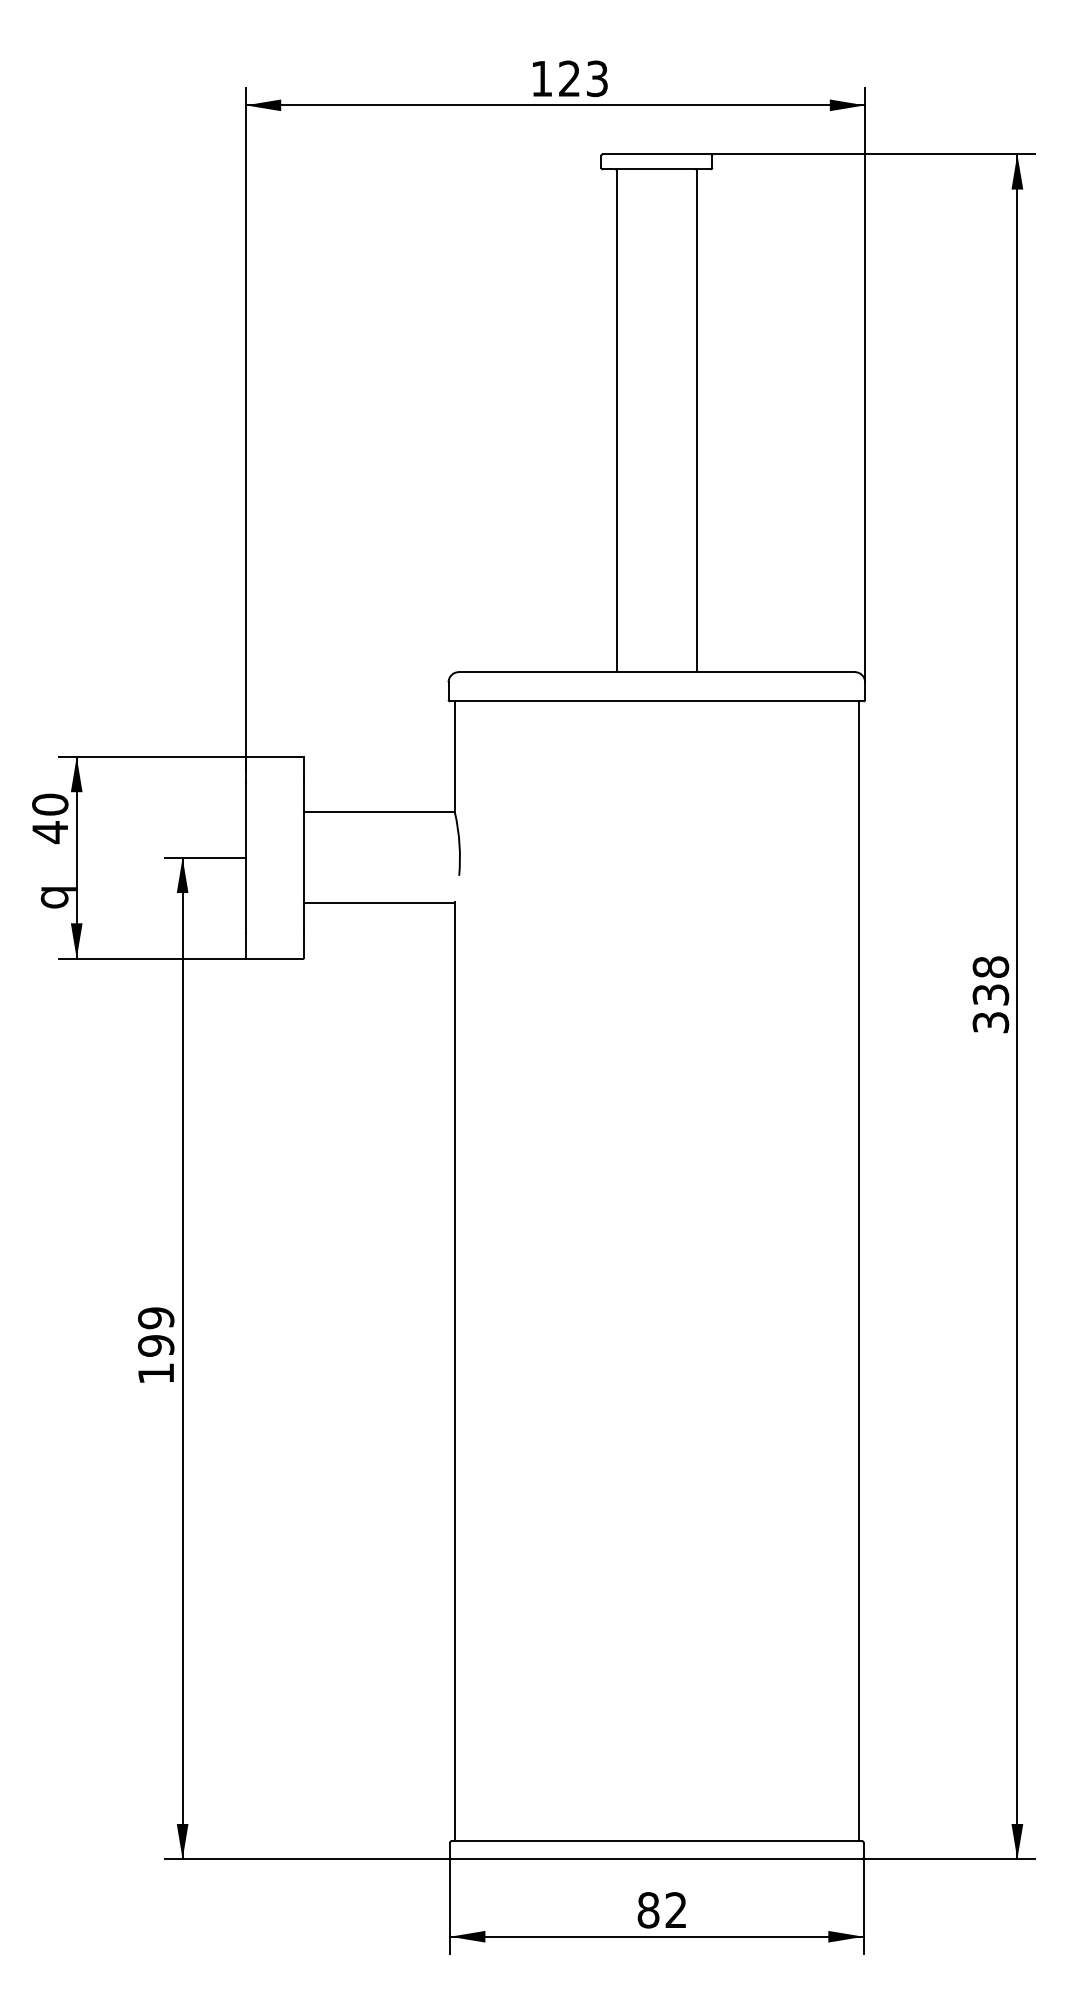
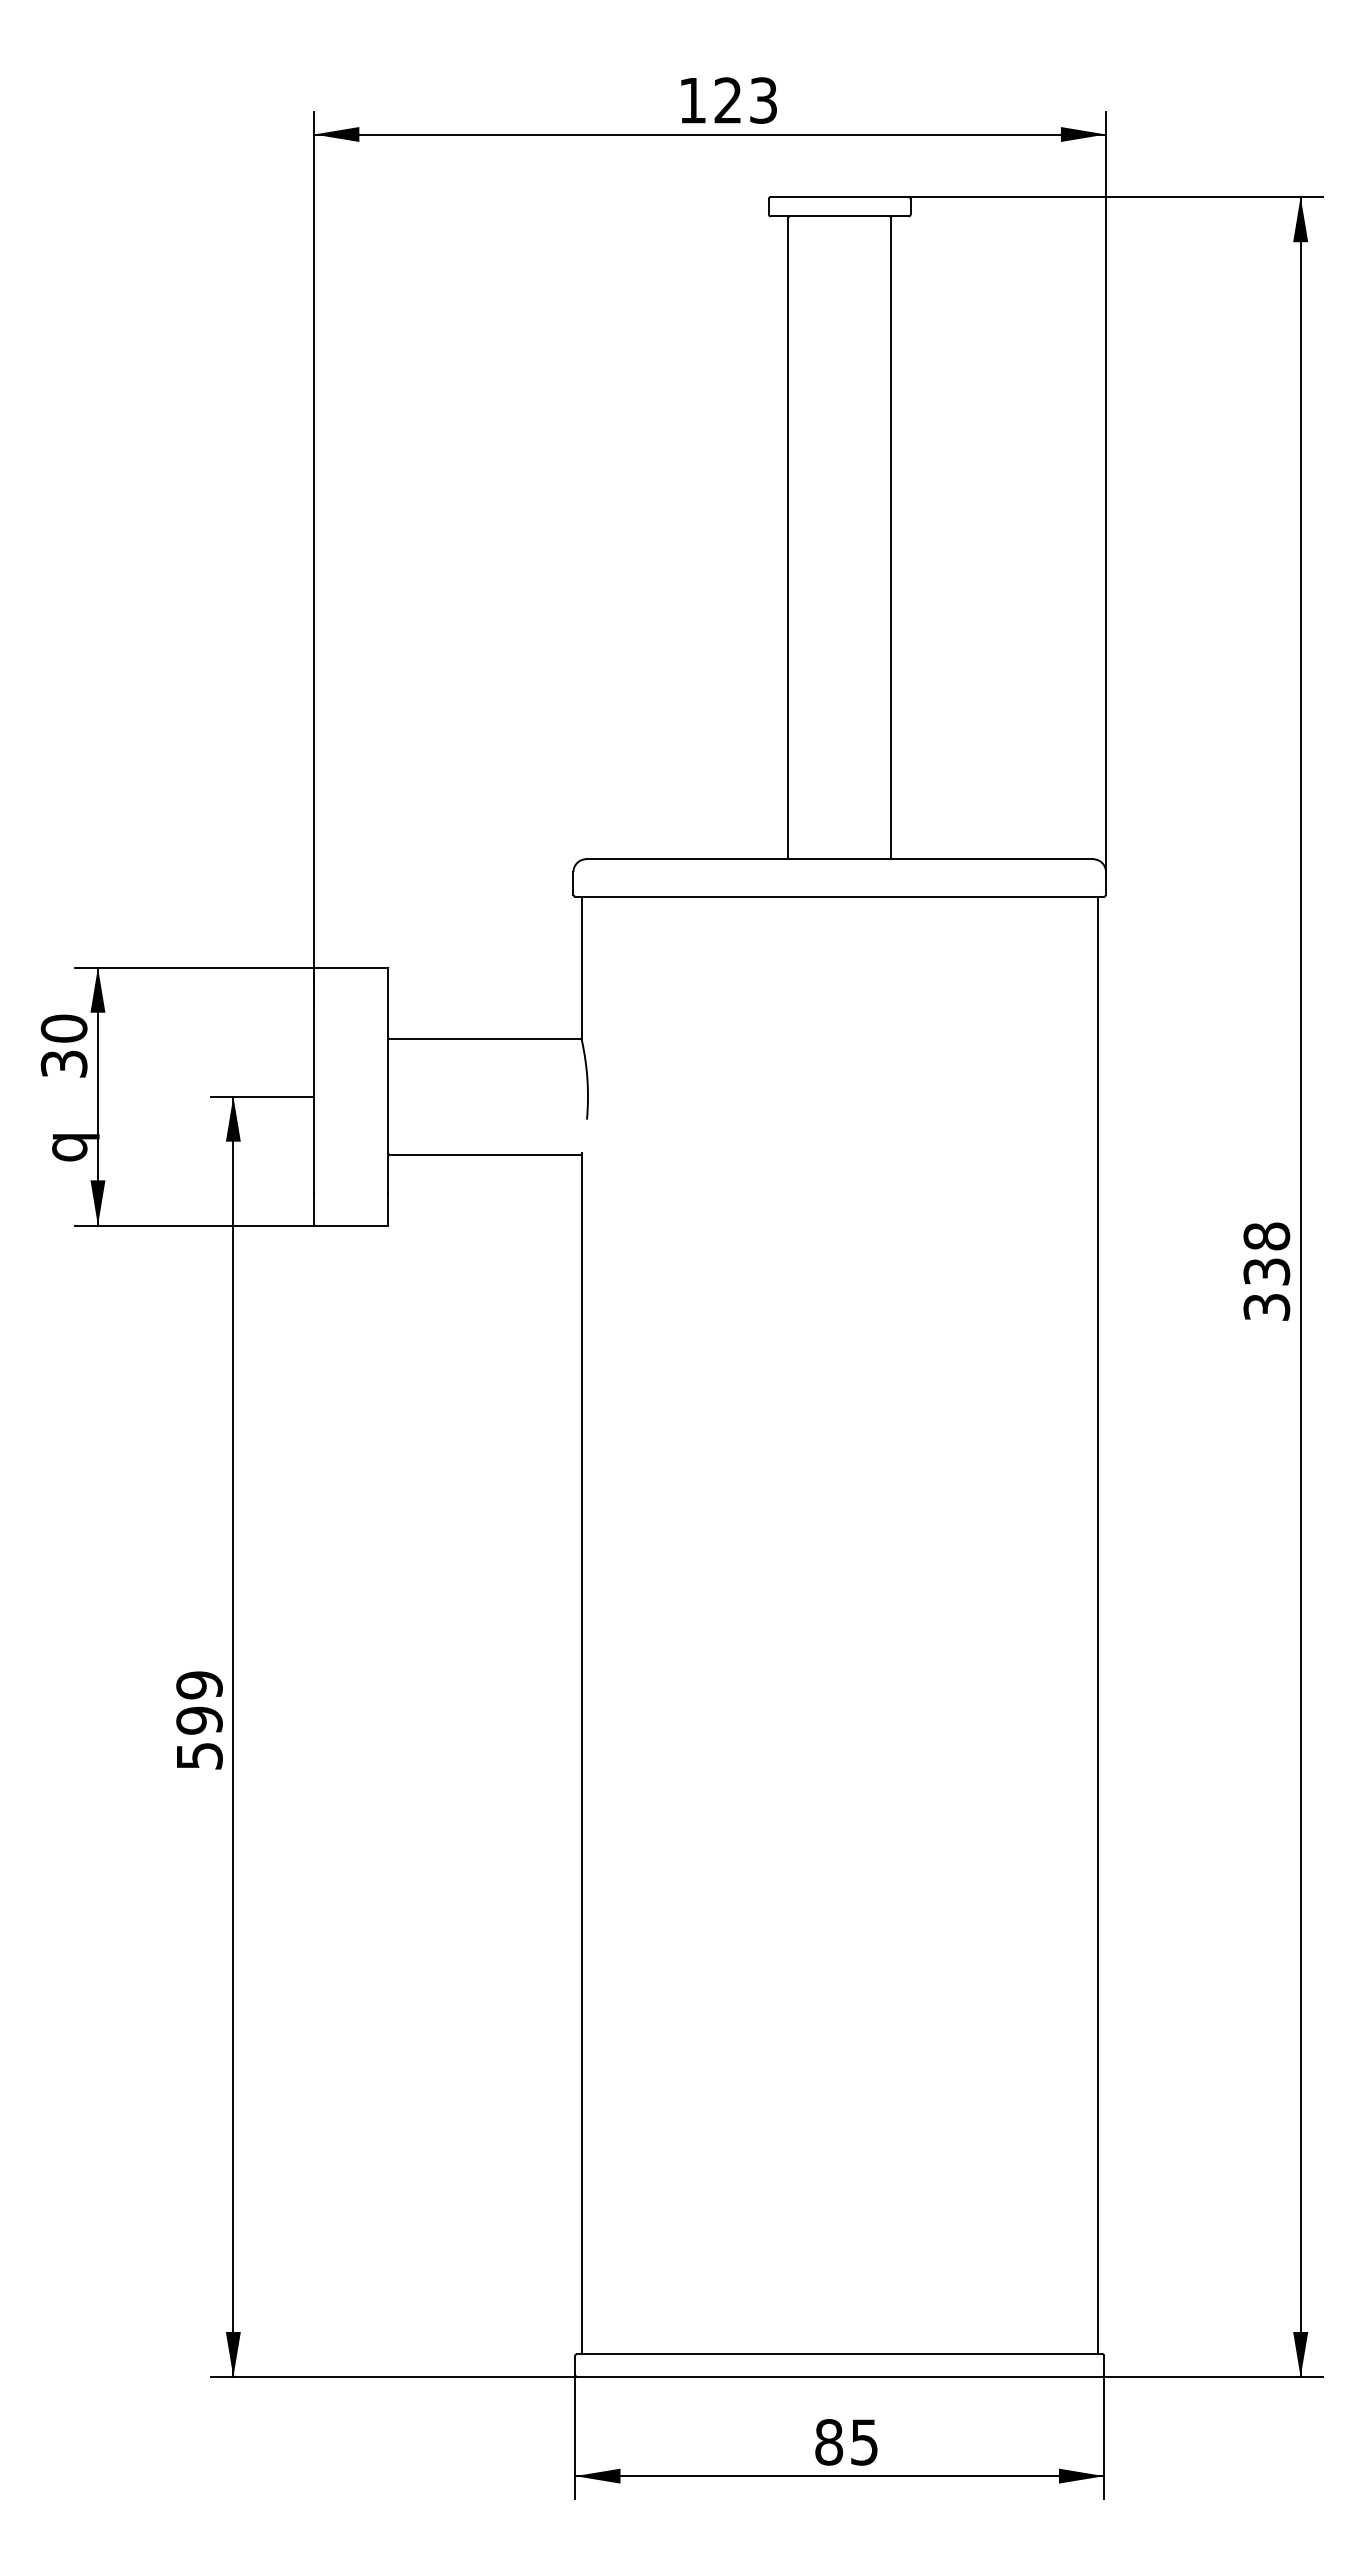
text: (49, 832) -> (63, 1064), 40 -> 30
text: (156, 1373) -> (199, 1756), 199 -> 599
text: (676, 1910) -> (864, 2442), 82 -> 85

